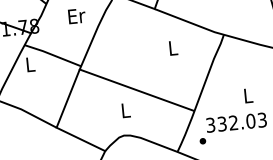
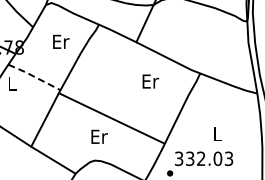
text: (173, 48) -> (150, 81), L -> Er
line: (52, 54) -> (34, 76), solid -> dashed
text: (126, 110) -> (99, 136), L -> Er

